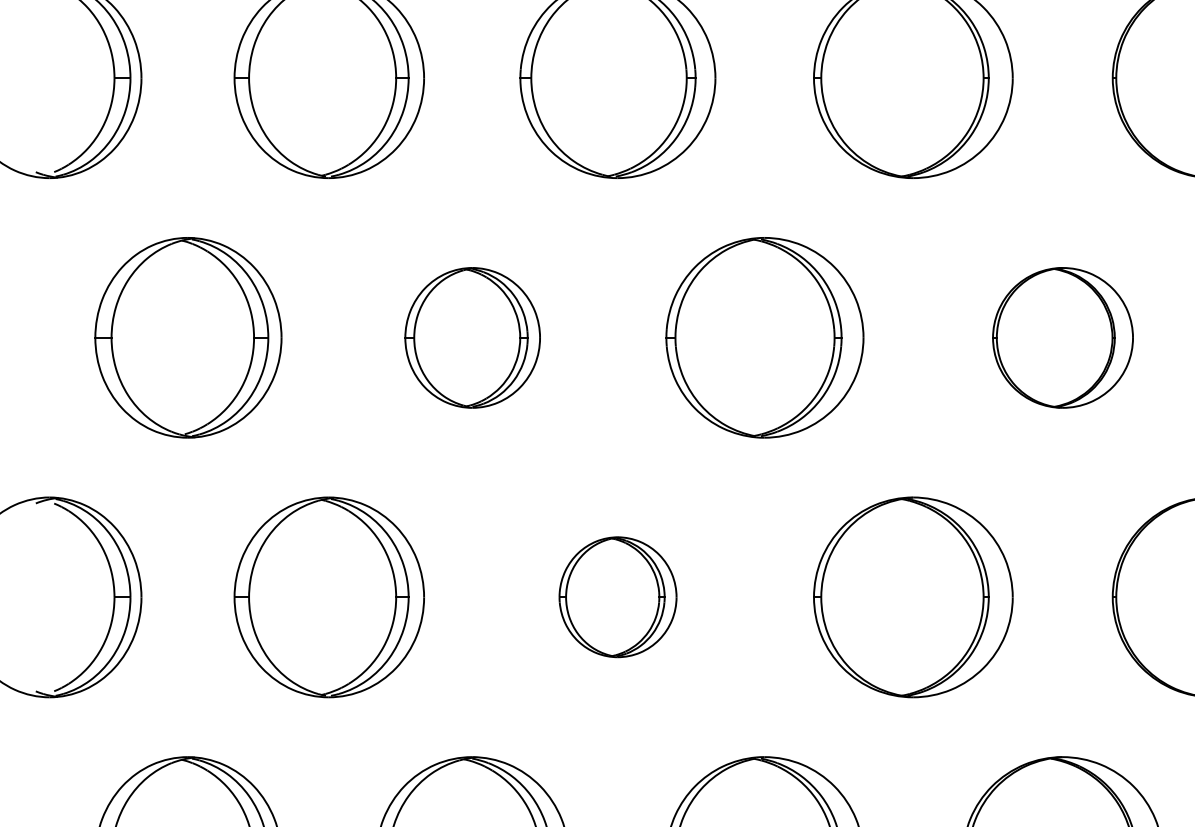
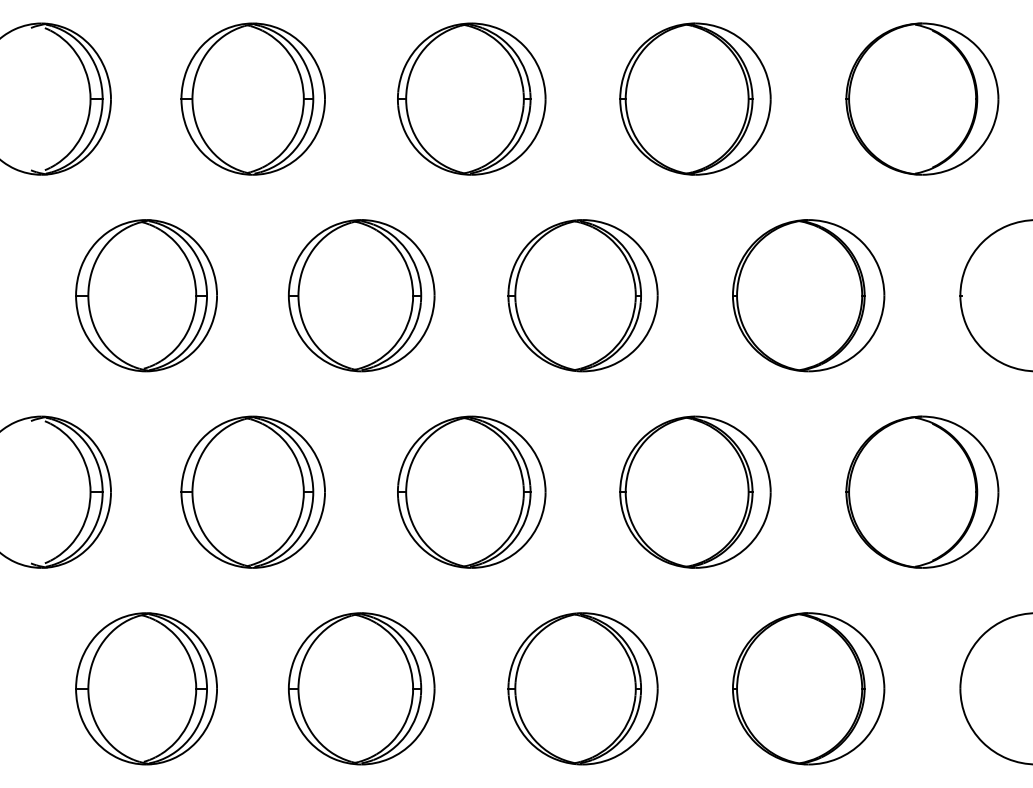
part: (472, 337) -> (361, 295), size x1.43
part: (1062, 337) -> (808, 295), size x1.43
part: (617, 596) -> (471, 491), size x1.67

